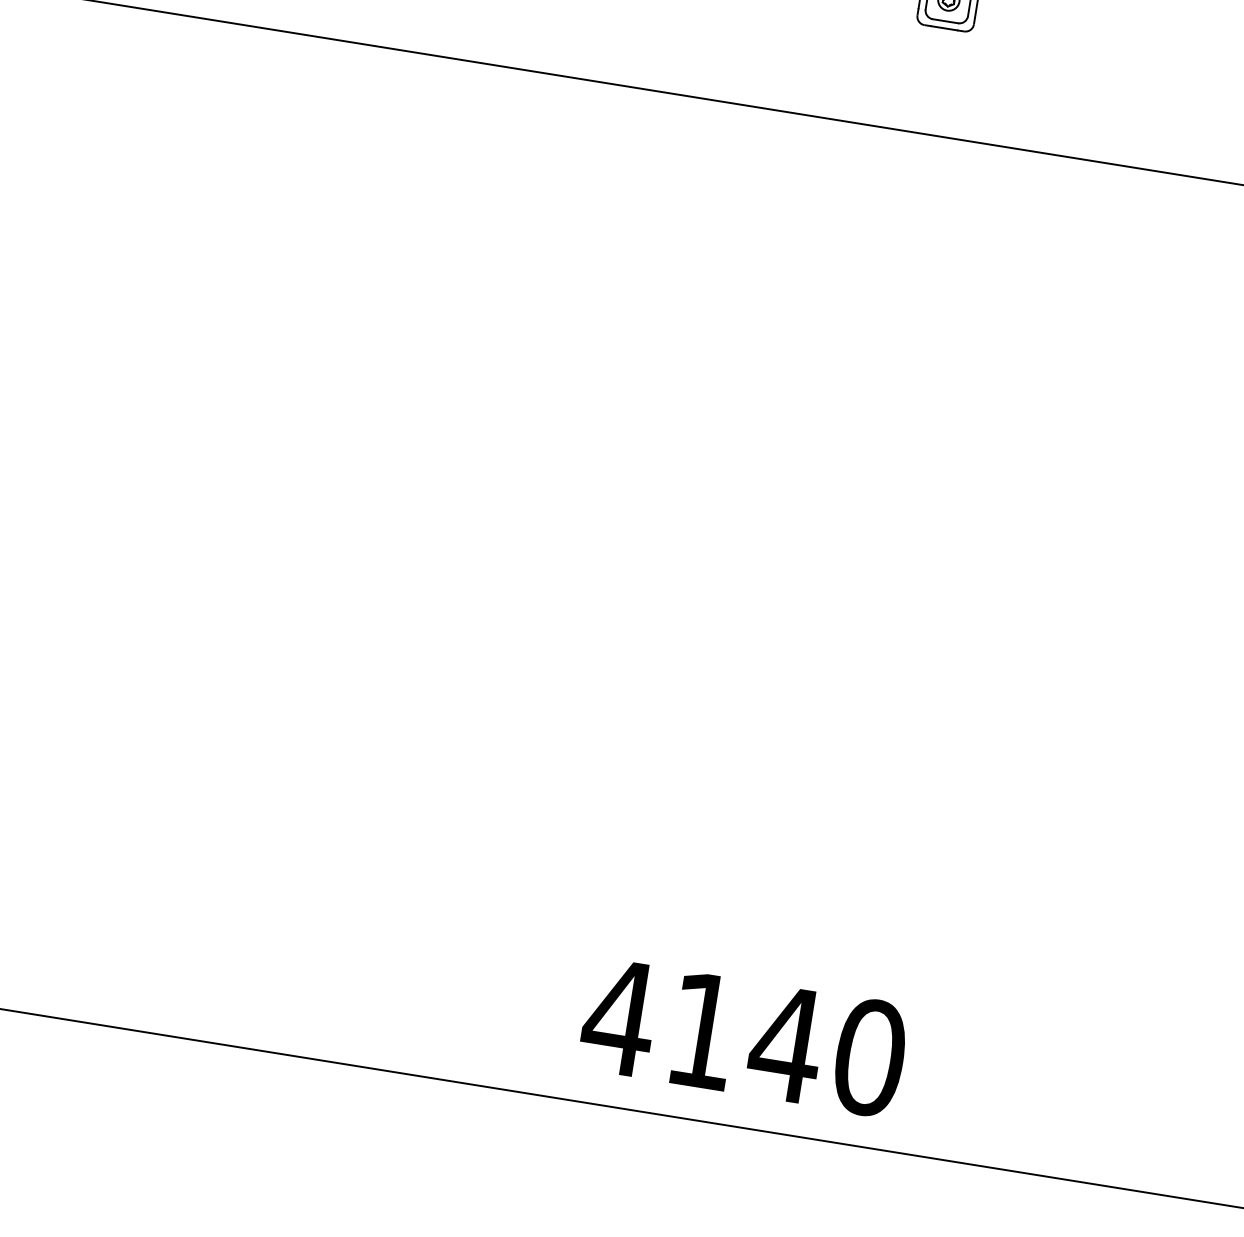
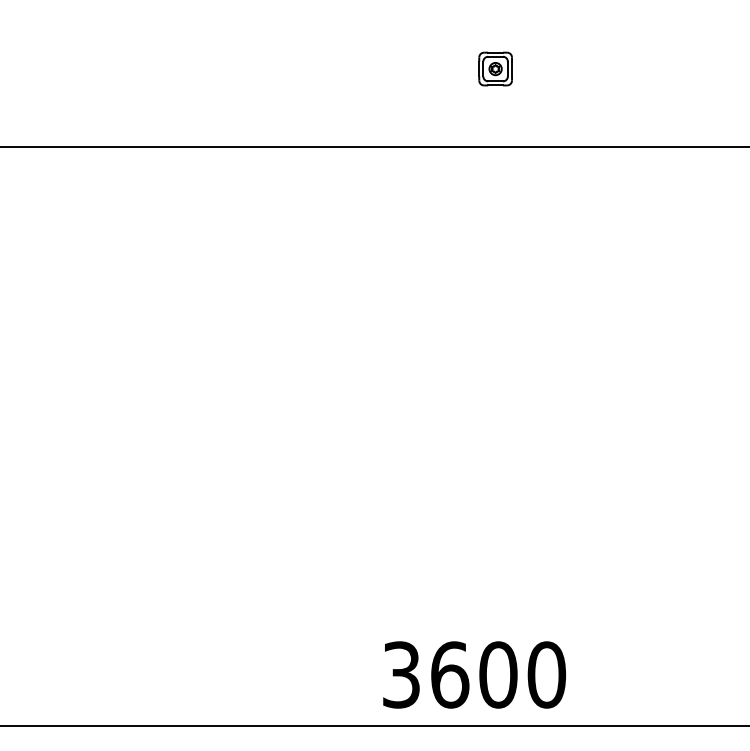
text: (702, 1029) -> (449, 674), 4140 -> 3600

